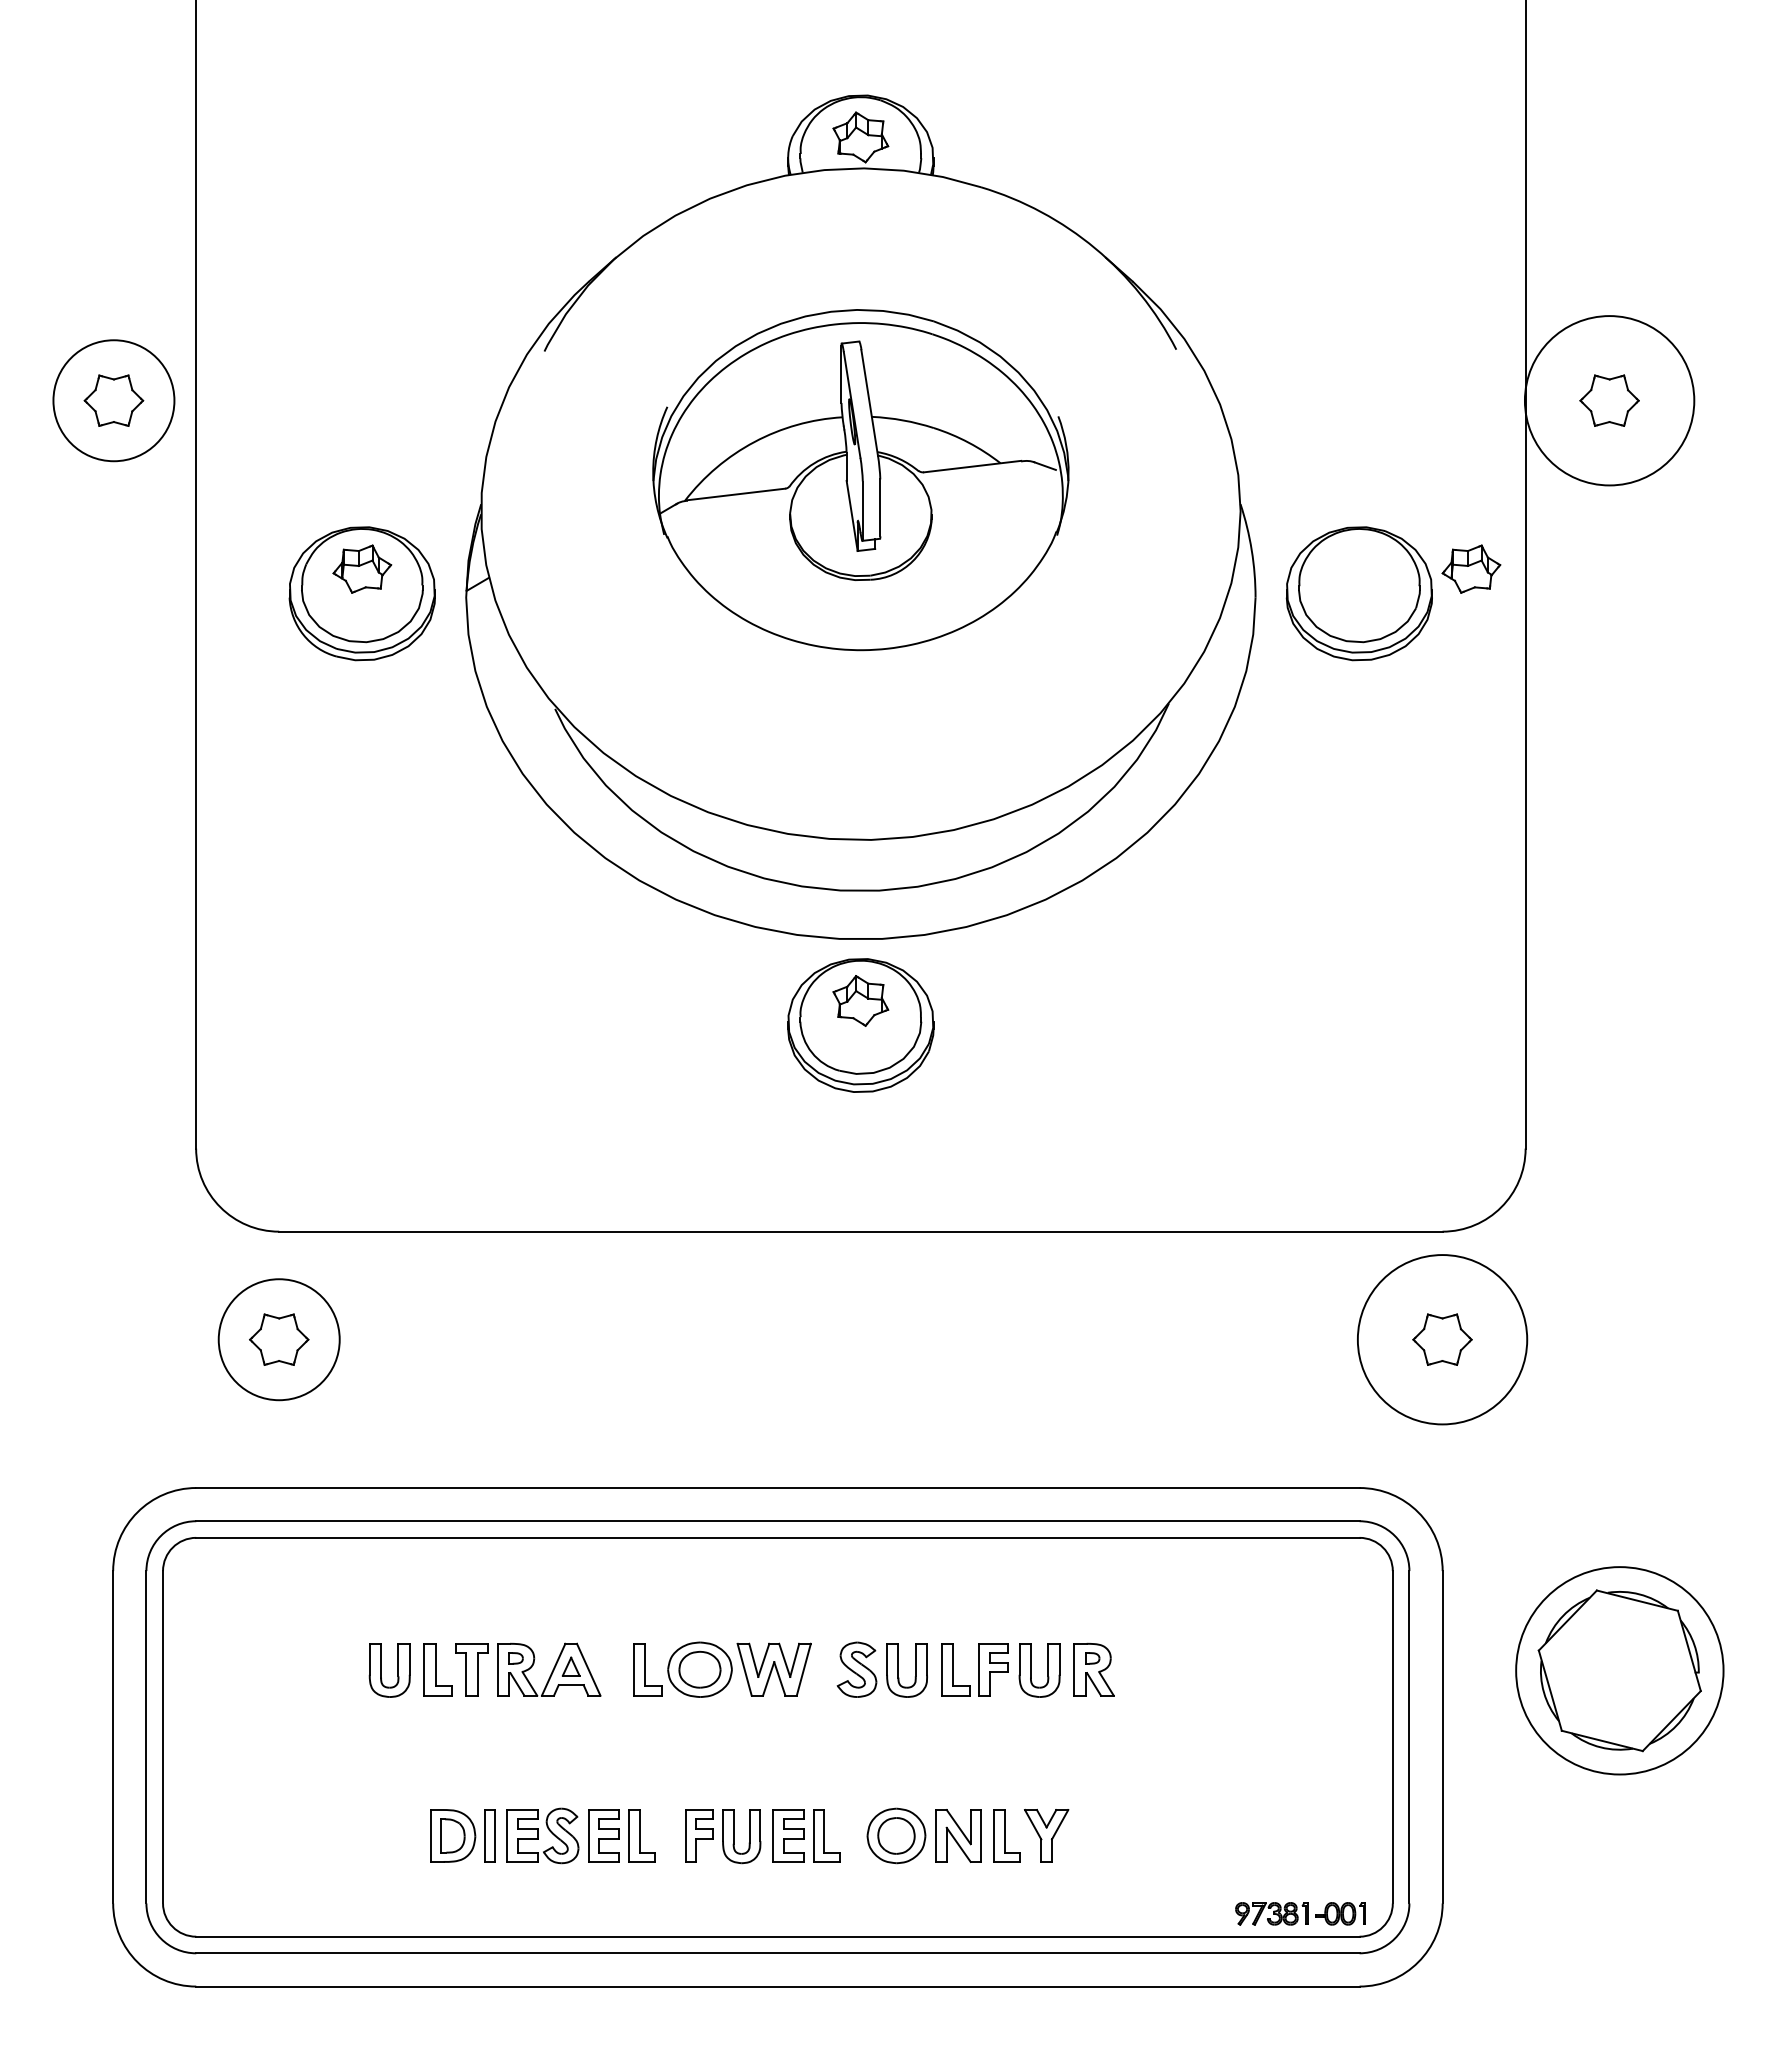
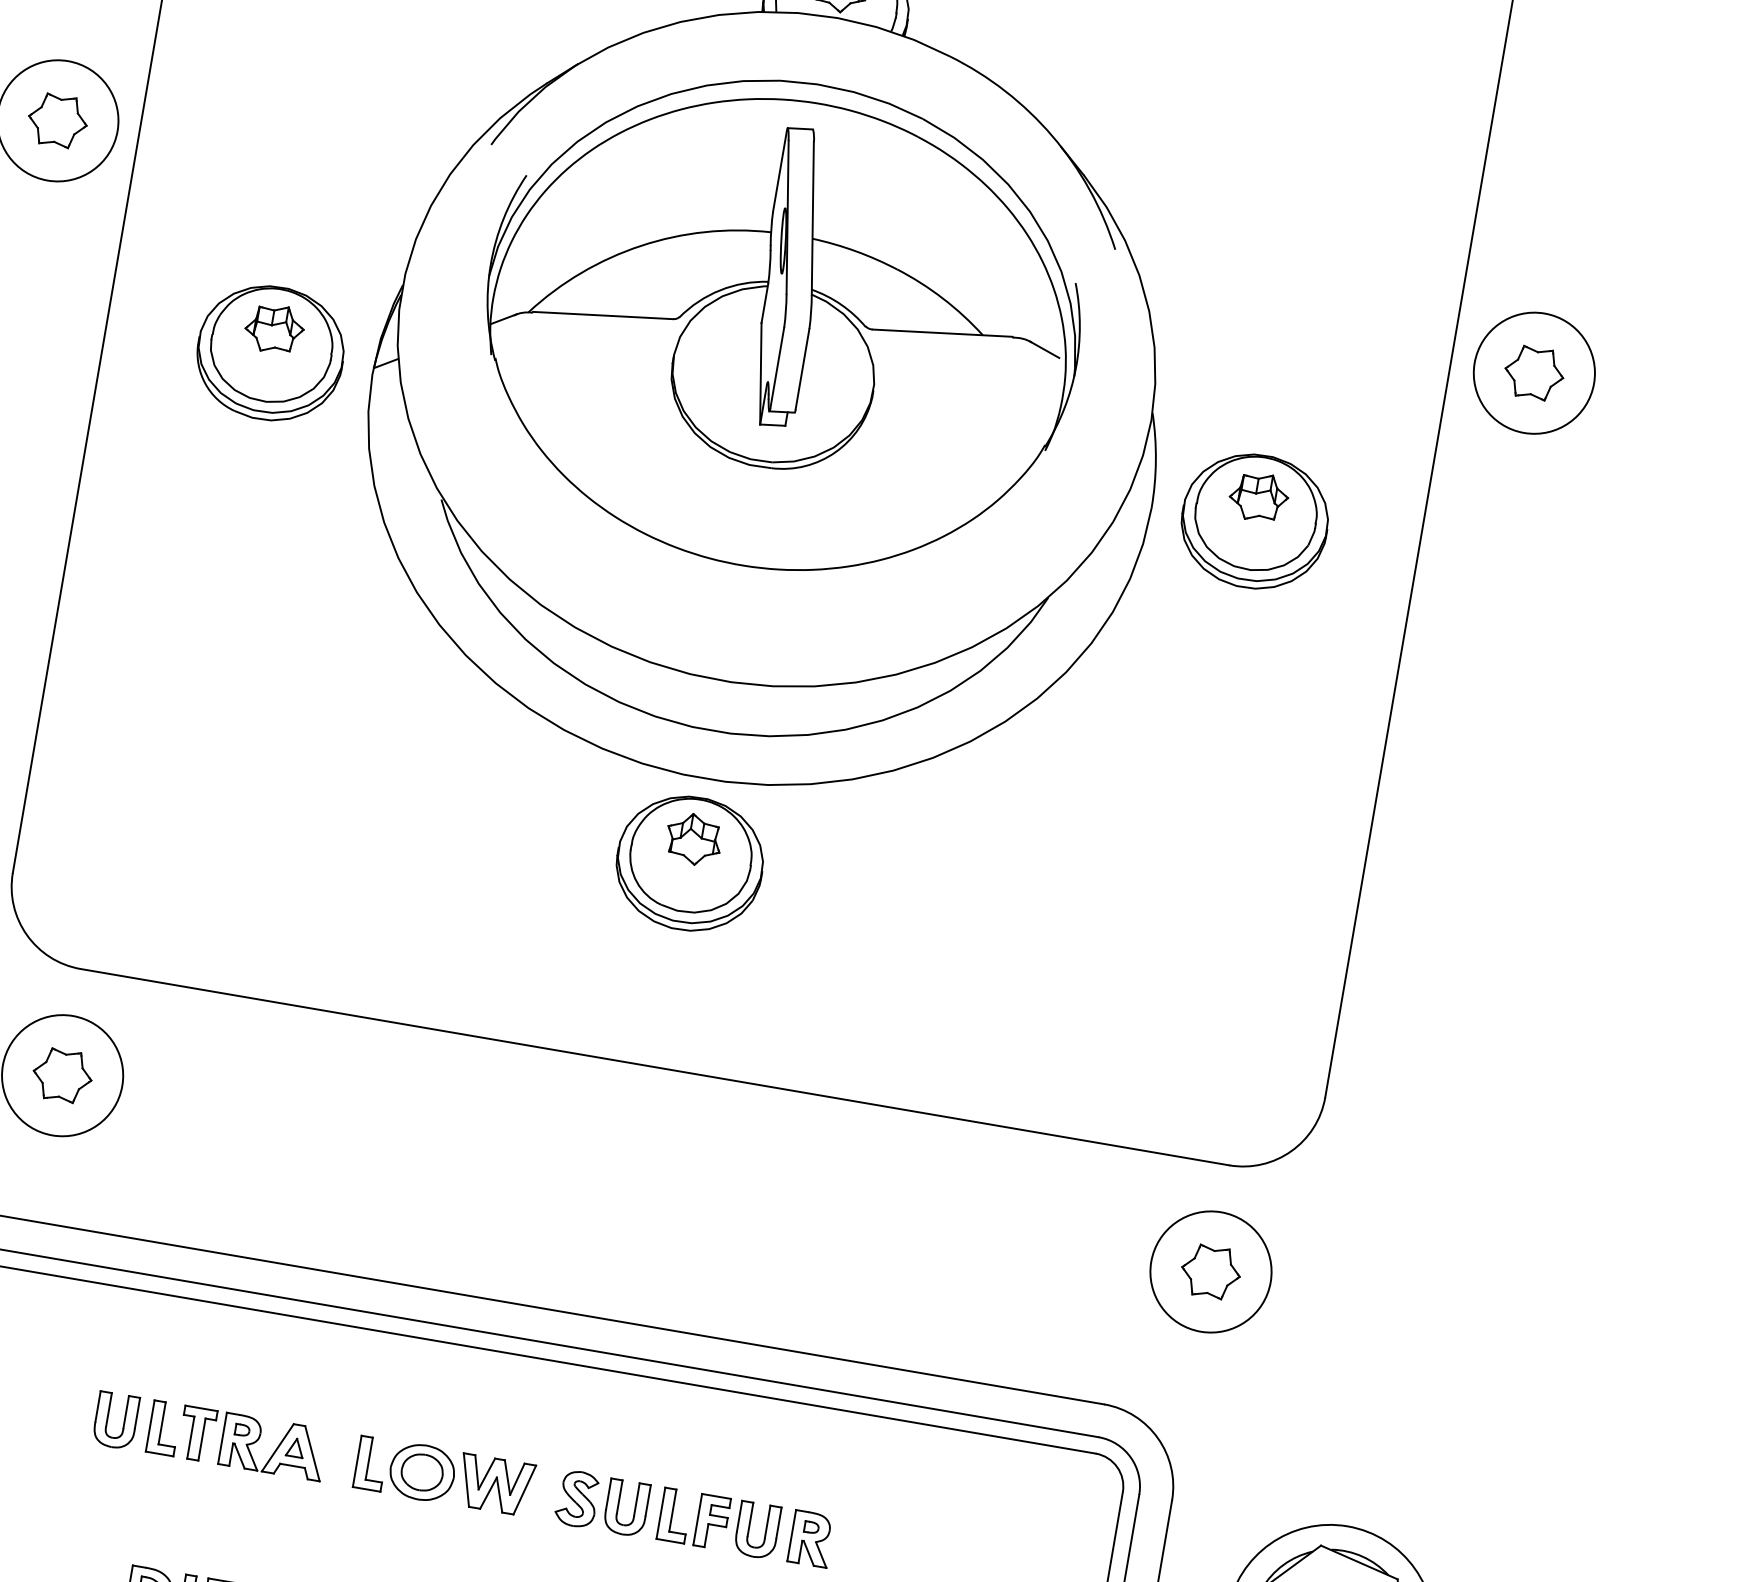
circle: (1609, 400) -> (1534, 372), size x0.71
part: (860, 479) -> (781, 324), size x1.43
part: (1471, 568) -> (1259, 496), moved
circle: (1442, 1339) -> (1211, 1271), size x0.71

